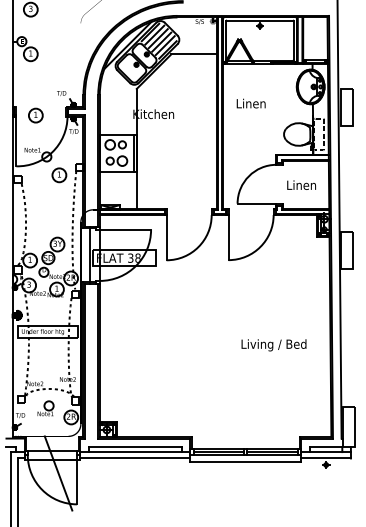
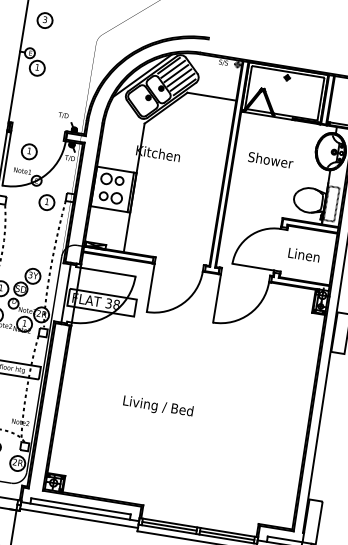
text: (257, 103) -> (271, 160), Linen -> Shower
part: (35, 115) -> (28, 151), moved
text: (273, 345) -> (157, 407), moved

